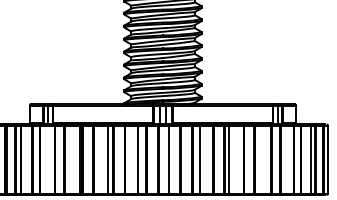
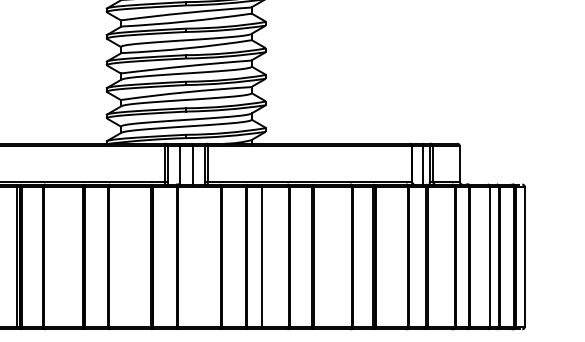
line: (107, 158) -> (72, 254), removed
line: (137, 158) -> (134, 254), removed
line: (168, 158) -> (197, 254), removed
line: (228, 158) -> (320, 254), removed

